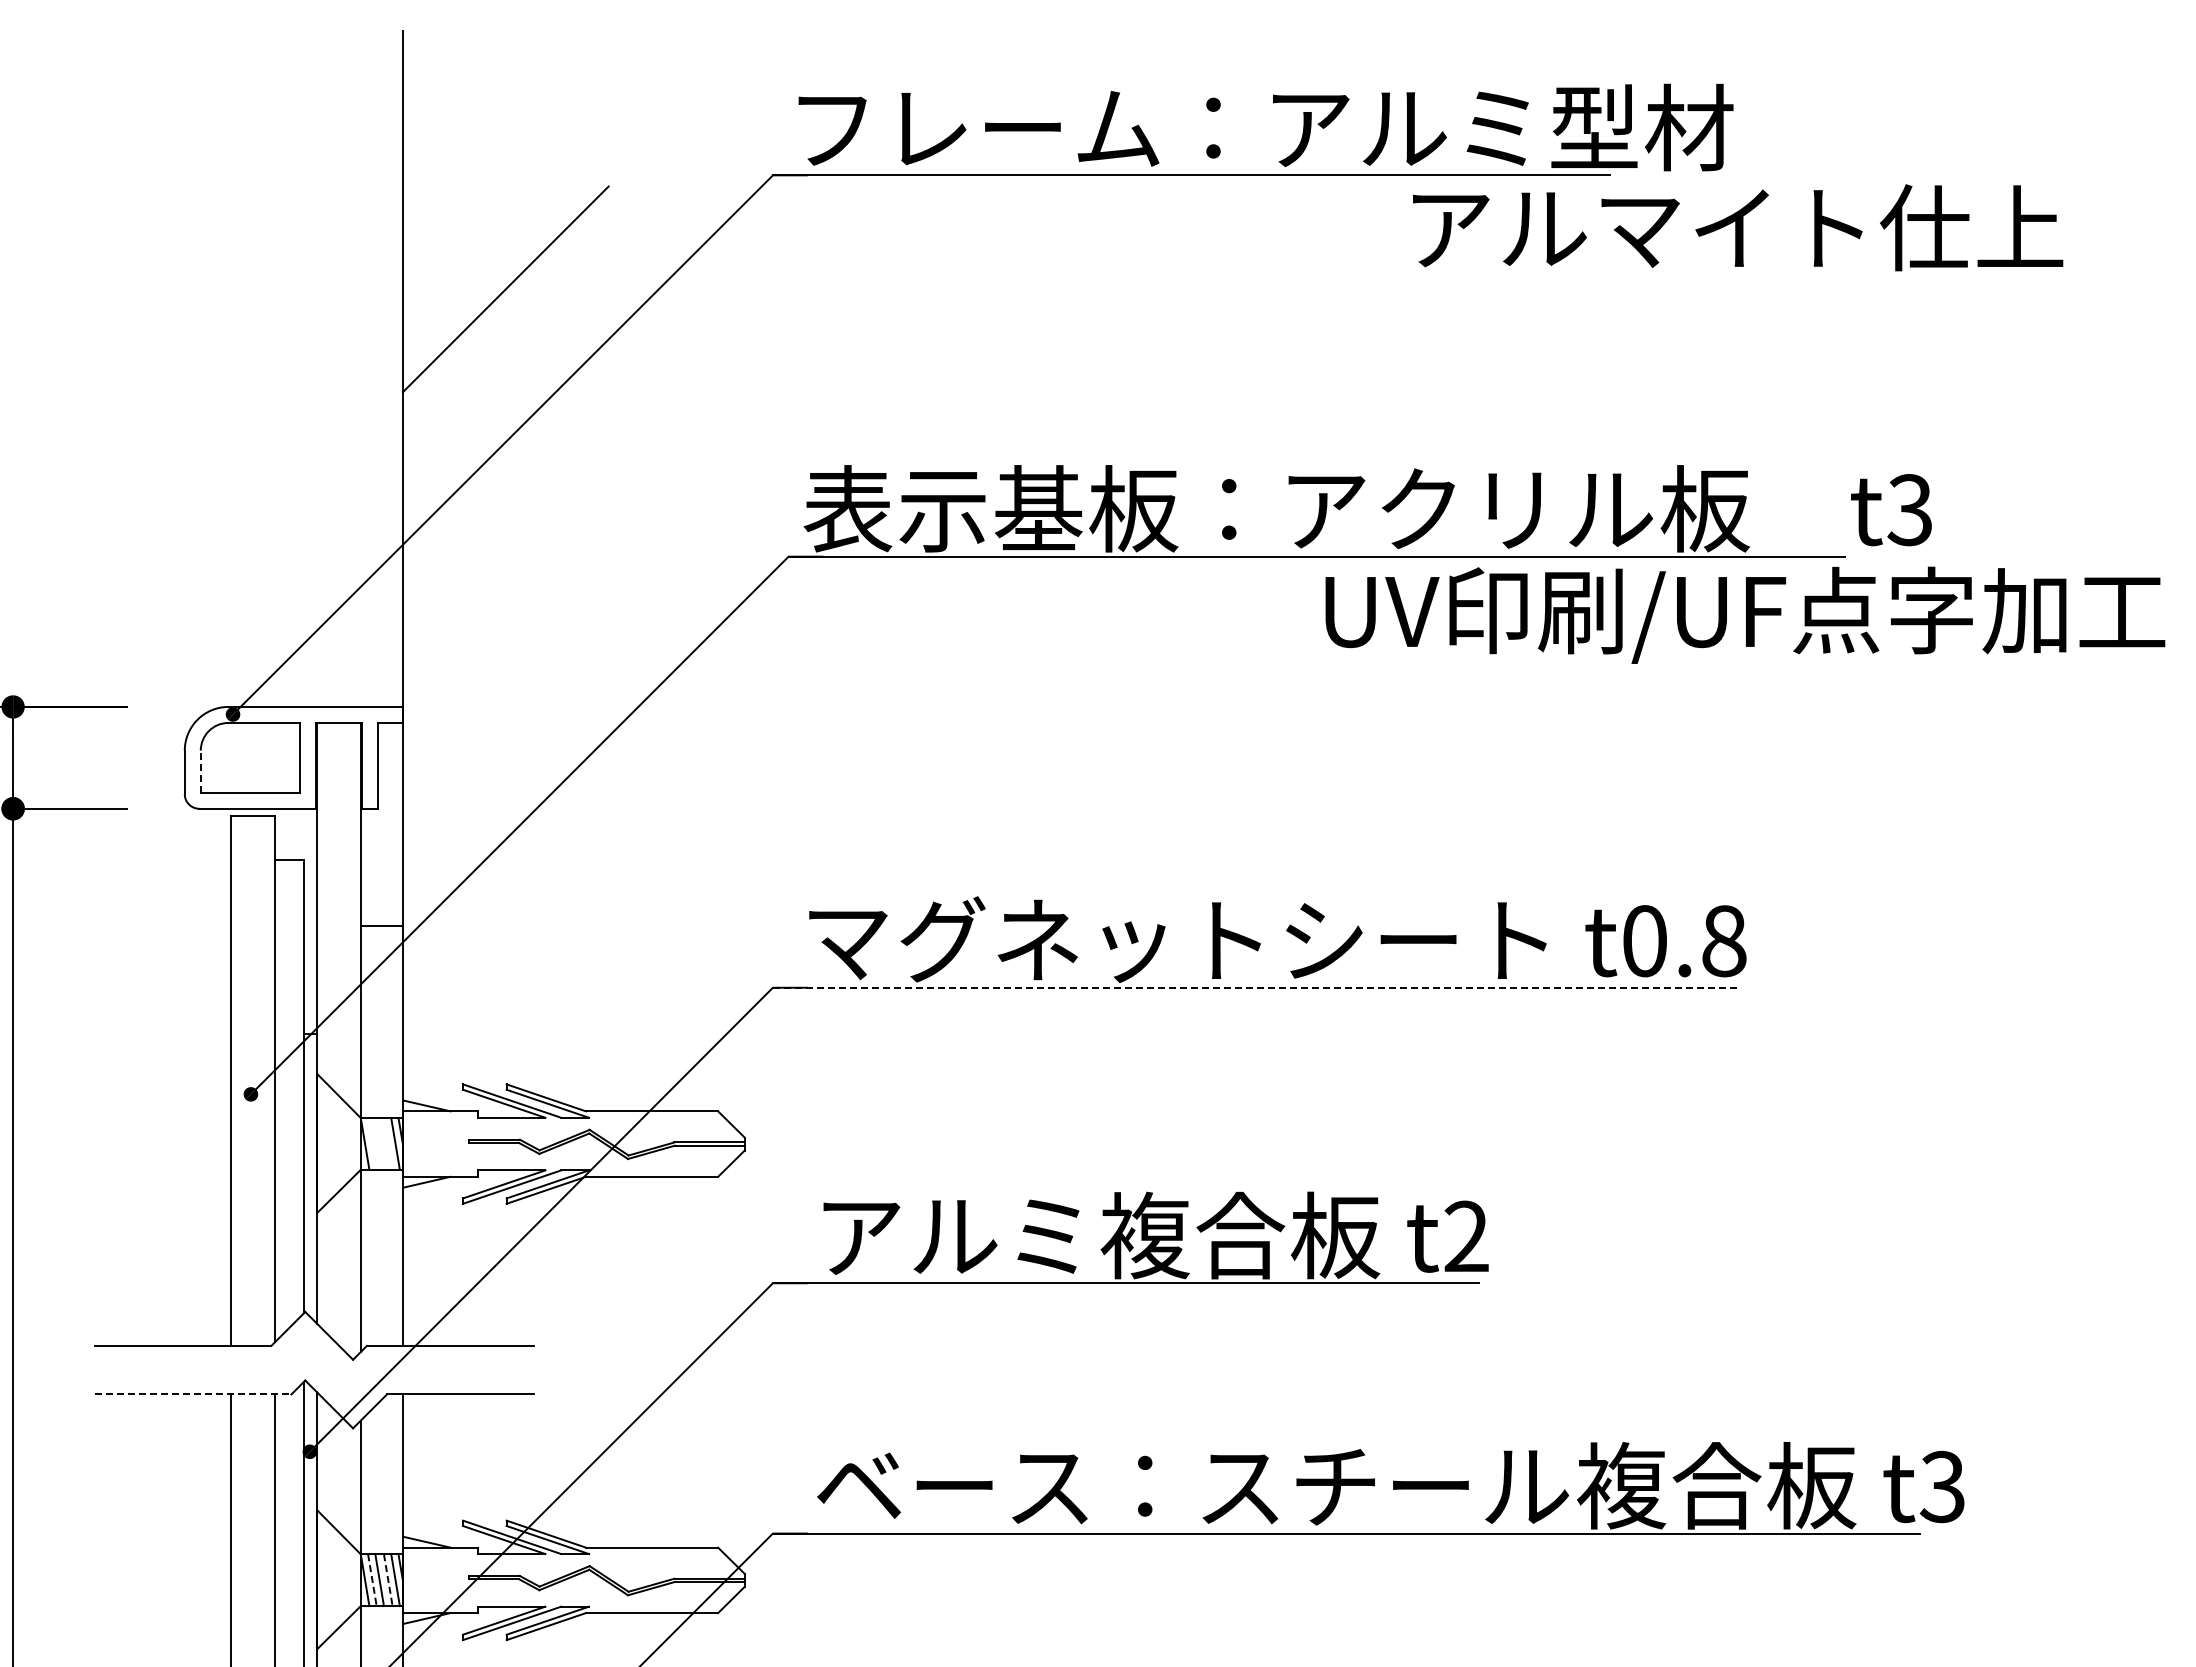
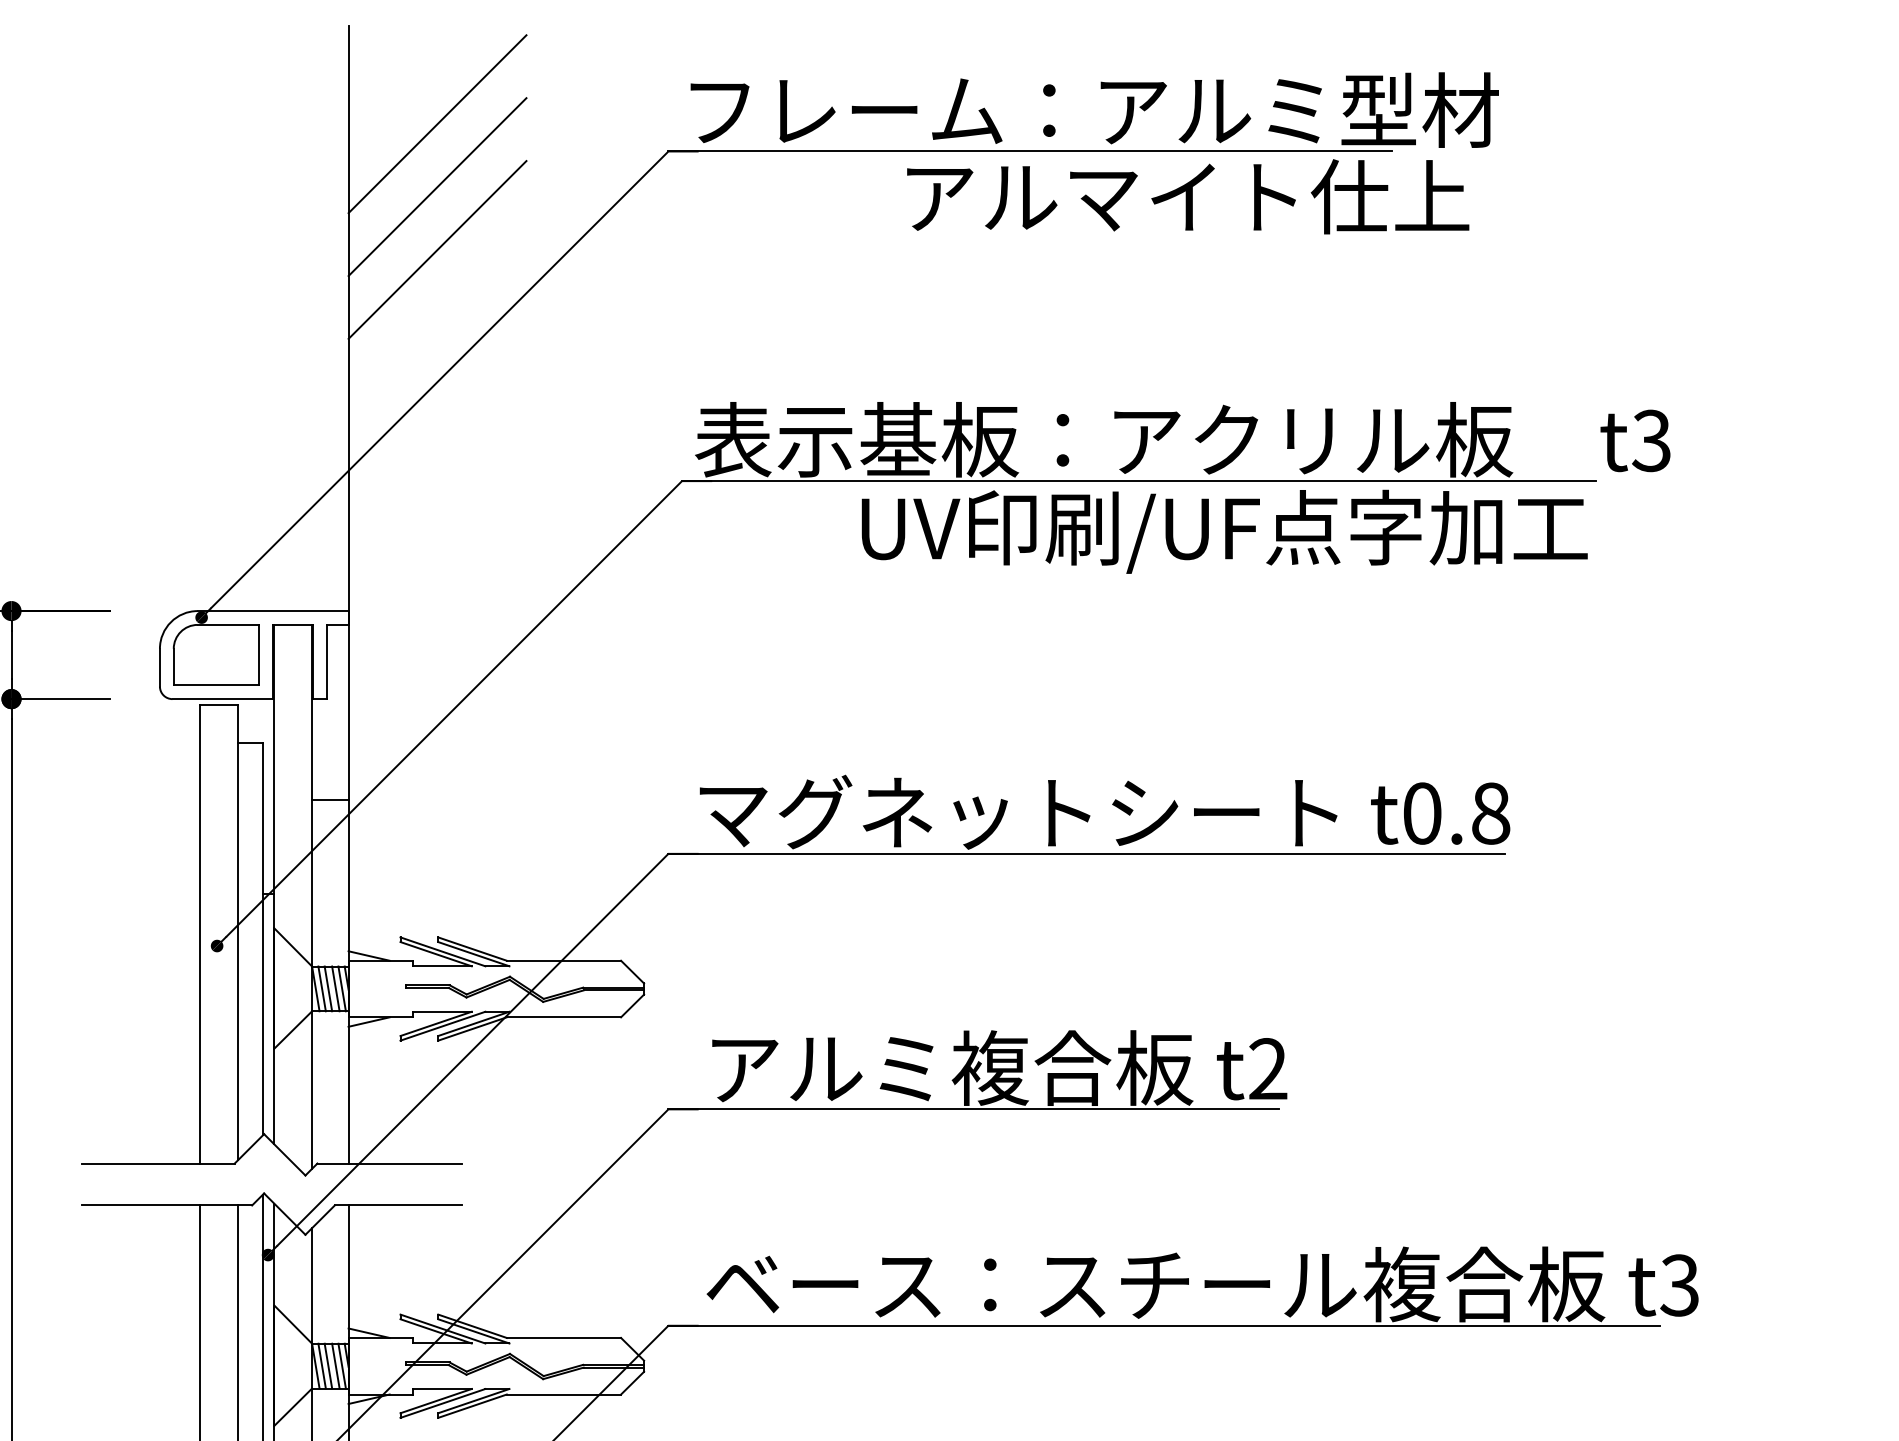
line: (505, 143) -> (437, 123), added
line: (505, 216) -> (437, 187), added
text: (1738, 227) -> (1188, 196), moved
text: (1745, 614) -> (1224, 531), moved
line: (200, 771) -> (173, 666), dashed -> solid
line: (1256, 987) -> (1086, 853), dashed -> solid
line: (372, 1143) -> (322, 988), added
line: (379, 1143) -> (328, 988), added
line: (387, 1143) -> (335, 988), added
line: (193, 1394) -> (167, 1205), dashed -> solid
line: (372, 1580) -> (322, 1366), dashed -> solid
line: (388, 1580) -> (336, 1366), dashed -> solid

